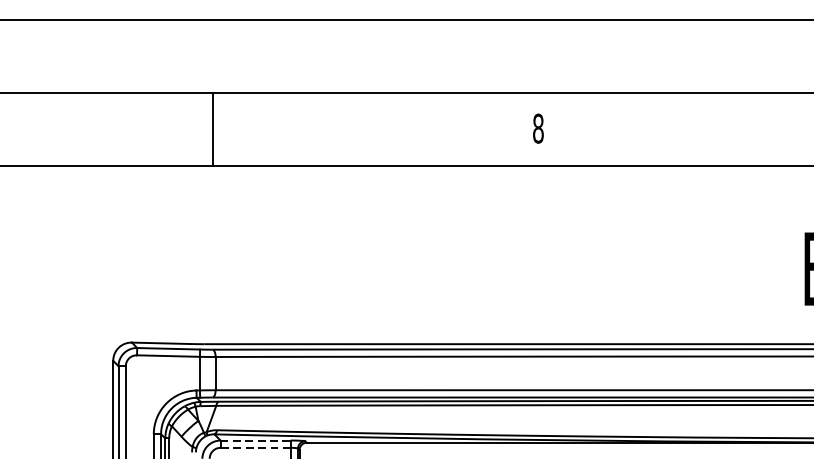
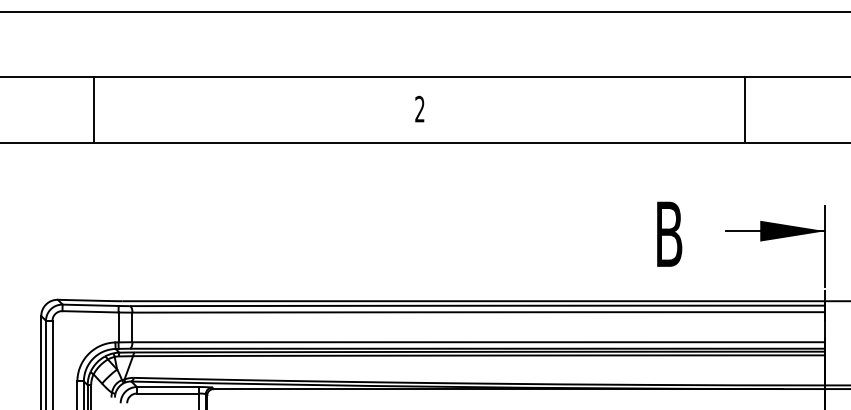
text: (537, 127) -> (419, 108), 8 -> 2
line: (213, 128) -> (94, 109), moved
line: (256, 441) -> (168, 387), dashed -> solid
line: (254, 447) -> (167, 393), dashed -> solid

